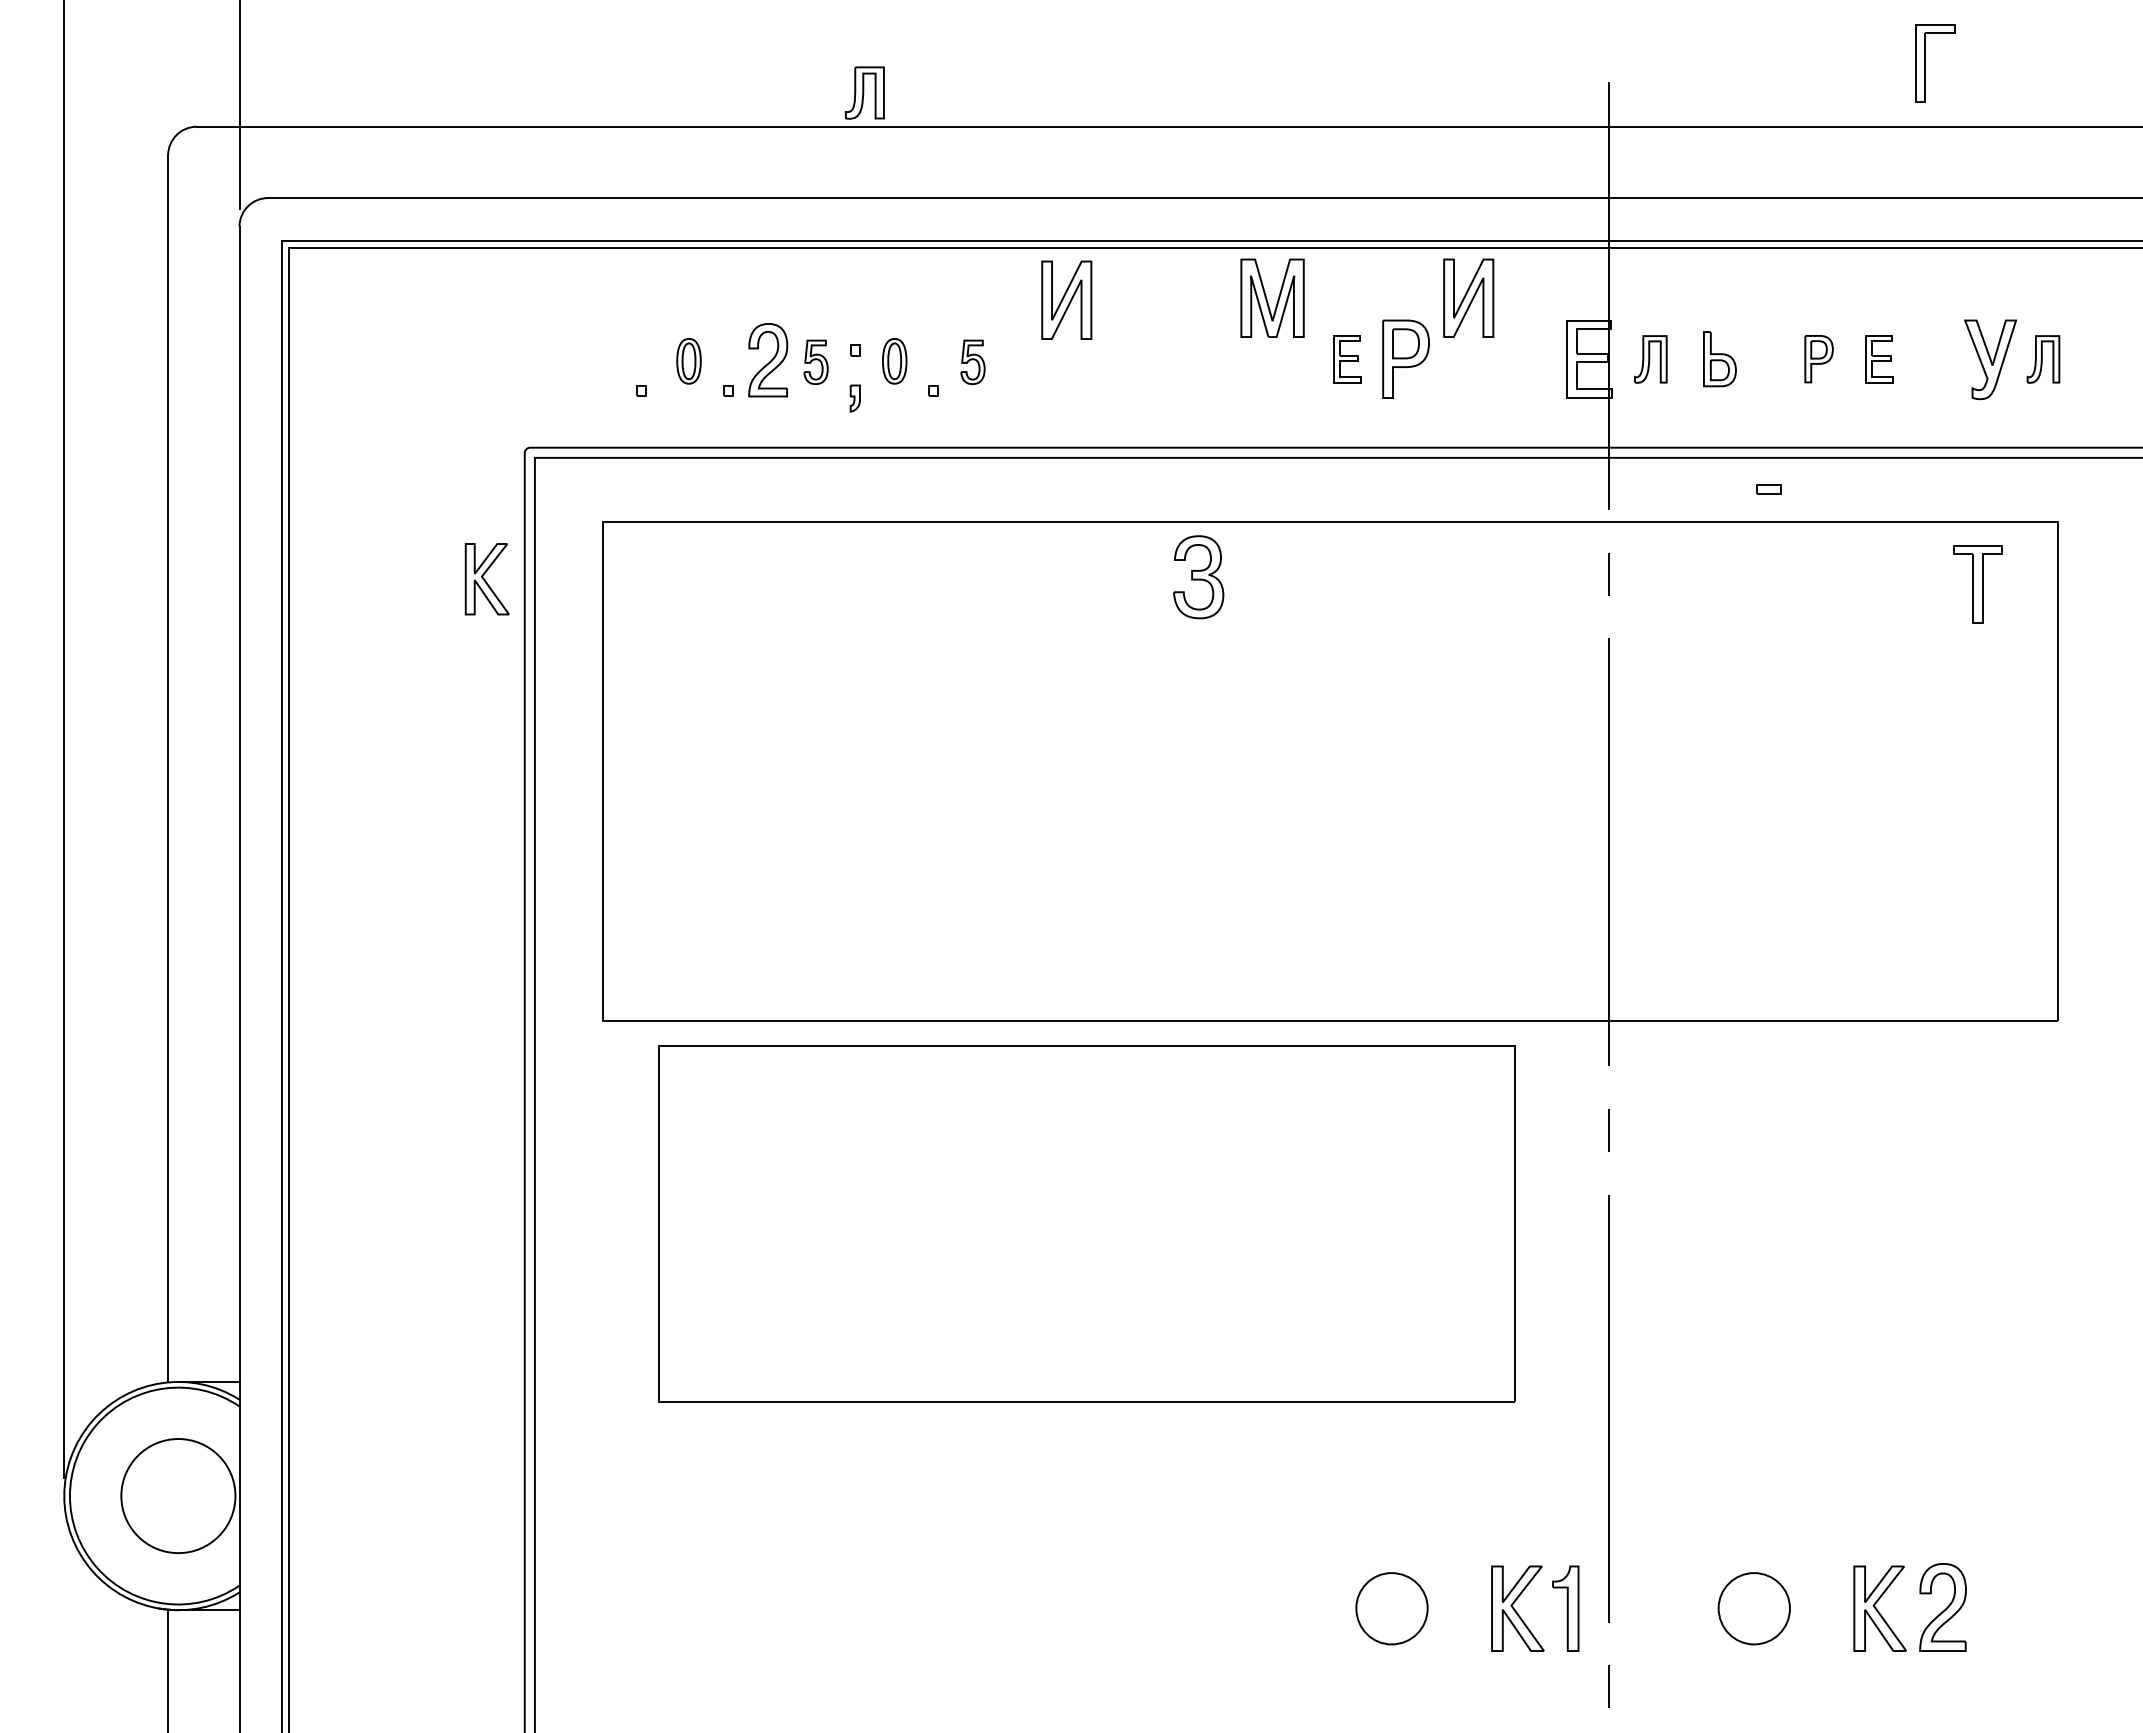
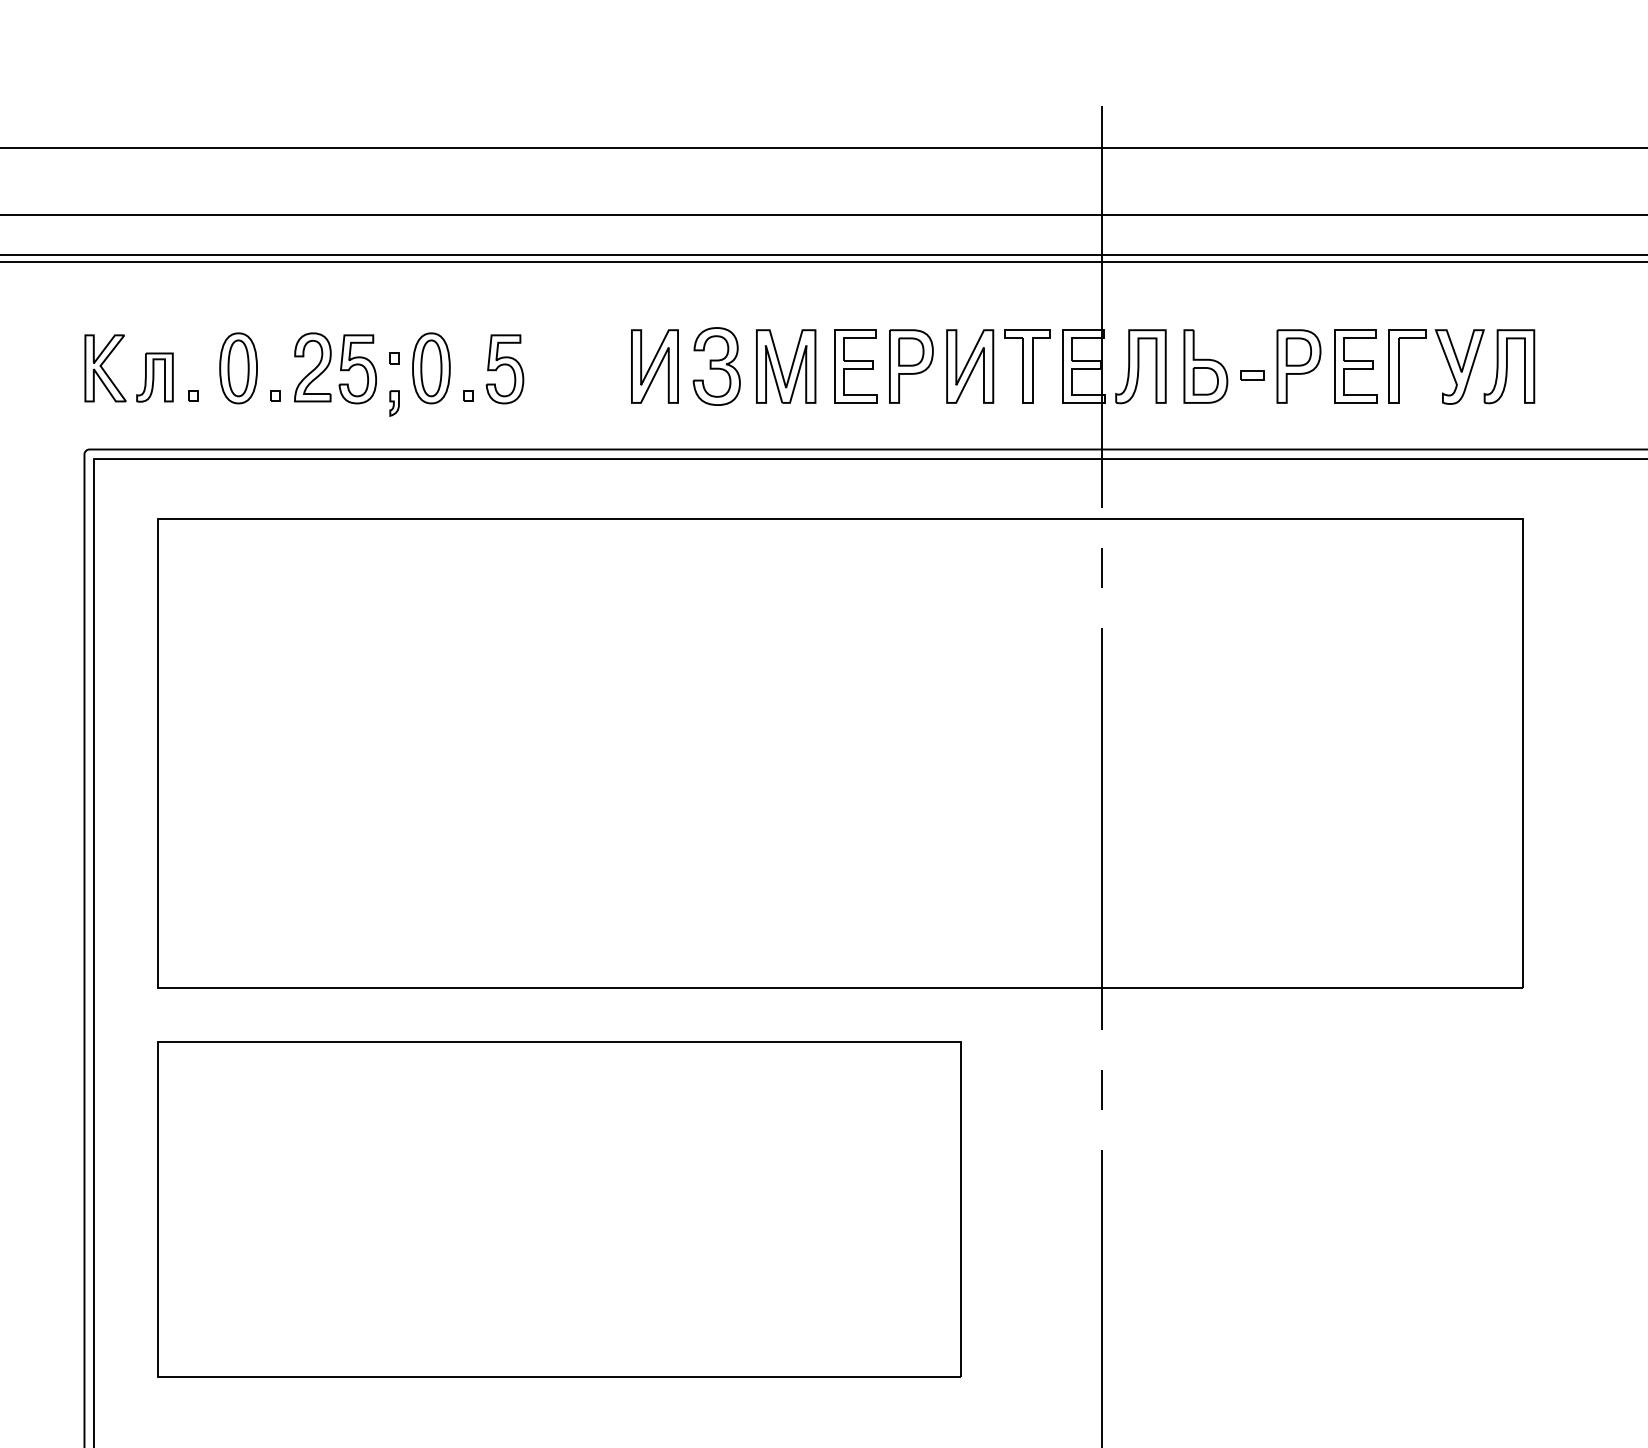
part: (1925, 63) -> (1398, 366), moved
part: (864, 92) -> (154, 377), moved
part: (1272, 297) -> (786, 365), moved
part: (1468, 297) -> (969, 365), moved
part: (1066, 299) -> (654, 365), moved
part: (1719, 358) -> (1205, 365), size x1.43
part: (1818, 358) -> (1298, 365), size x1.67
part: (1347, 359) -> (856, 366), size x1.67
part: (1650, 359) -> (1140, 366), size x1.67
part: (1879, 359) -> (1355, 366), size x1.67
part: (2043, 359) -> (1509, 366), size x1.67
part: (688, 361) -> (238, 368), size x1.67
part: (894, 361) -> (431, 368), size x1.67
part: (815, 362) -> (357, 369), size x1.67
part: (972, 362) -> (504, 369), size x1.67
part: (1768, 489) -> (1251, 375), moved
part: (1198, 577) -> (716, 366), moved
part: (486, 579) -> (104, 368), moved
part: (1977, 584) -> (1027, 366), moved
part: (1086, 1223) -> (558, 1209), moved

